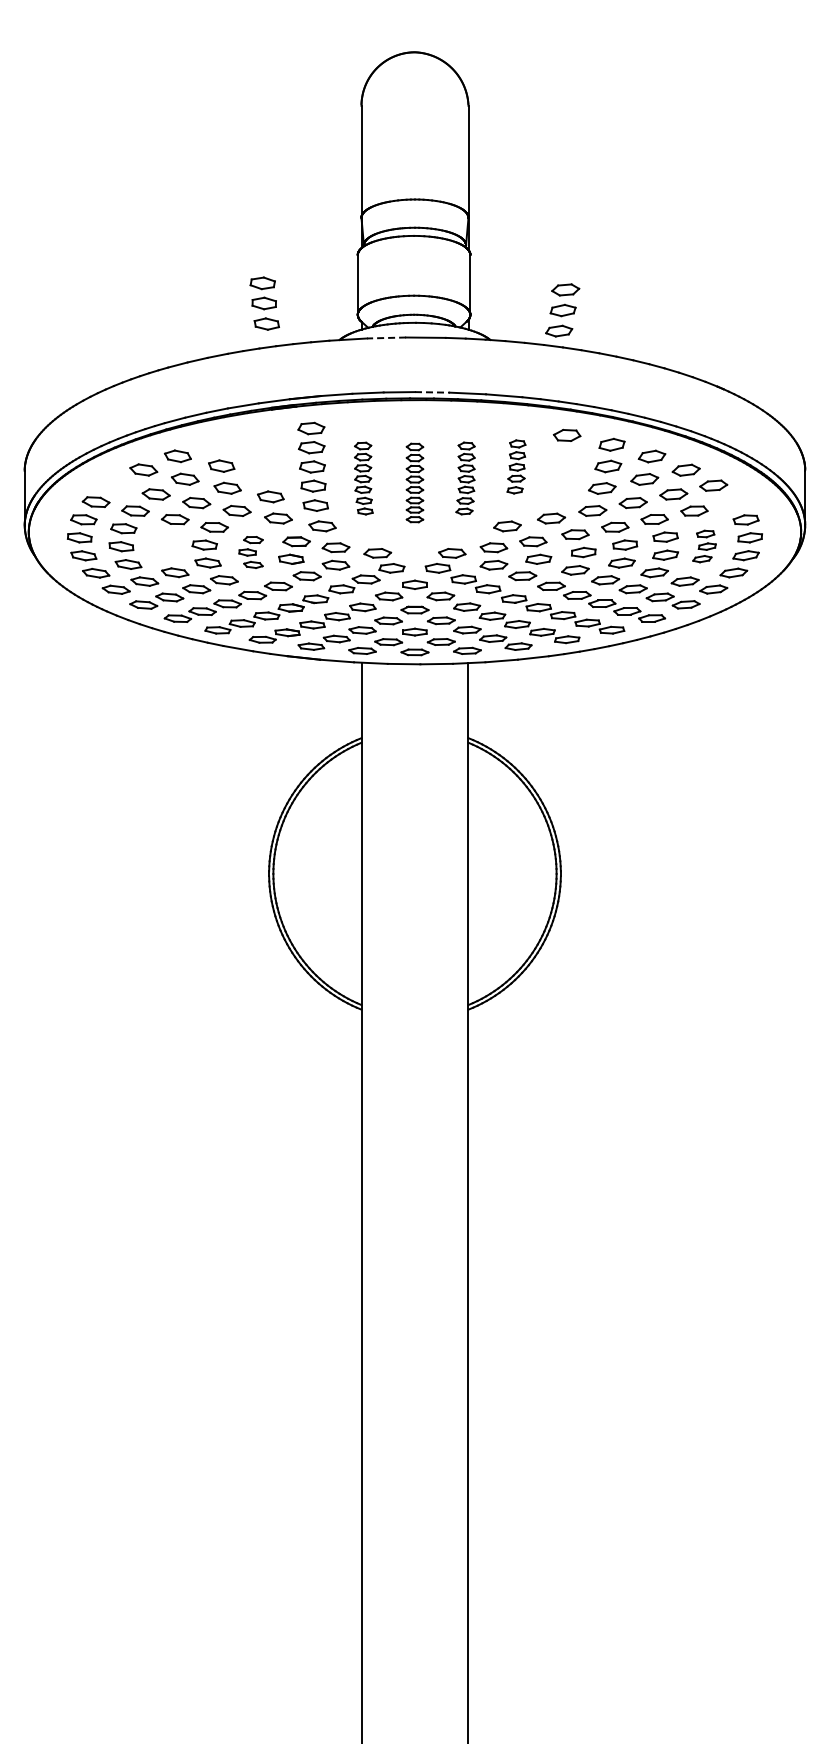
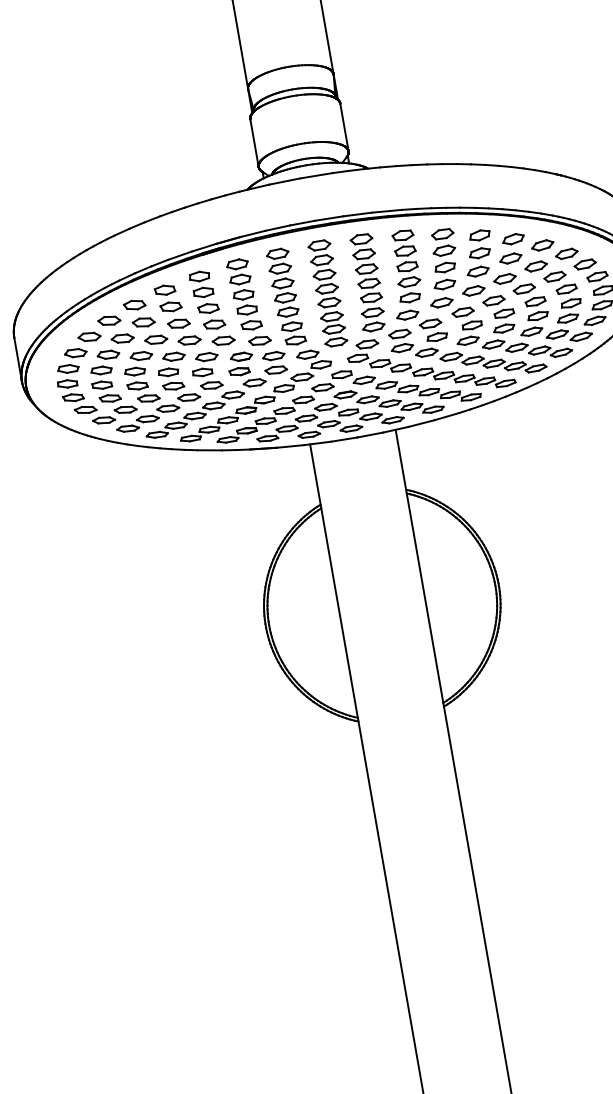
part: (264, 303) -> (203, 292), moved
part: (562, 310) -> (444, 267), moved
line: (386, 338) -> (284, 181), dashed -> solid
line: (432, 392) -> (329, 218), dashed -> solid
part: (217, 444) -> (164, 290), added
part: (516, 466) -> (406, 266), size x1.67
part: (363, 478) -> (286, 296), size x1.67
part: (465, 478) -> (367, 282), size x1.67
part: (414, 482) -> (327, 293), size x1.67
part: (115, 485) -> (88, 337), added
part: (733, 502) -> (584, 264), added
part: (163, 545) -> (135, 378), added
part: (704, 546) -> (567, 303), size x1.43
part: (250, 552) -> (206, 371), size x1.43

